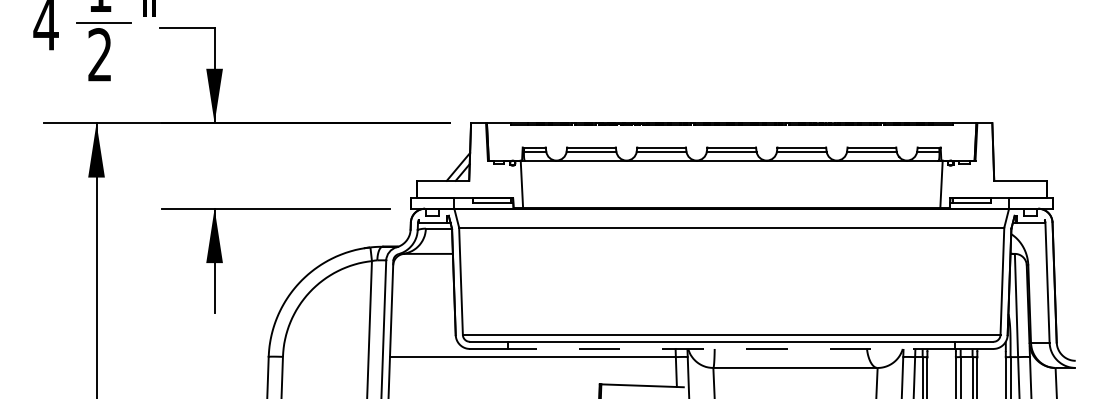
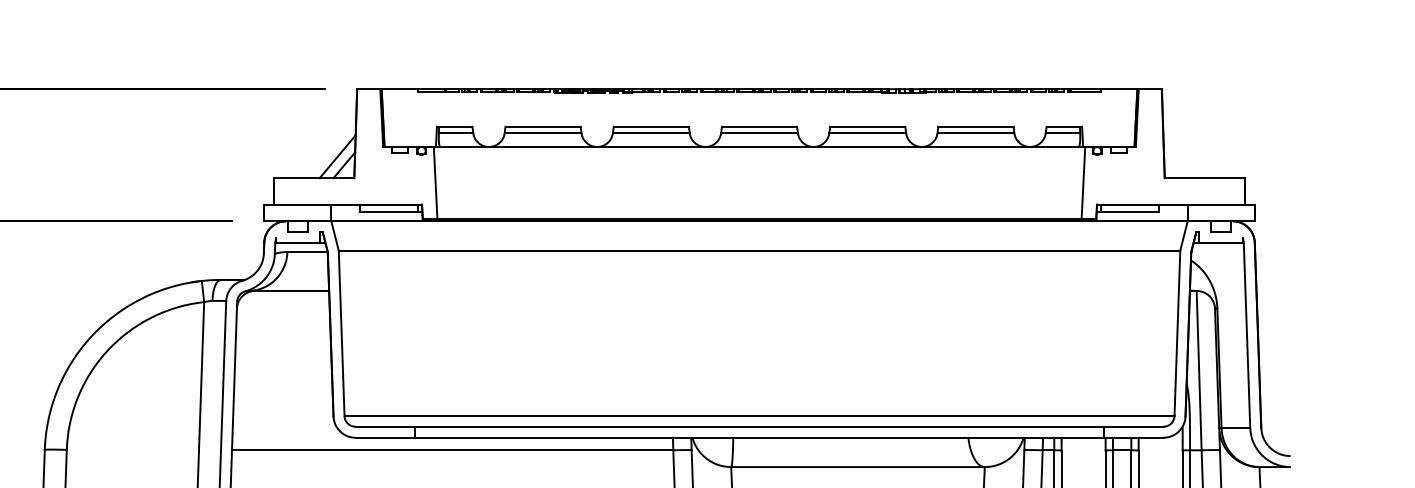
line: (731, 348) -> (759, 437), dashed -> solid

